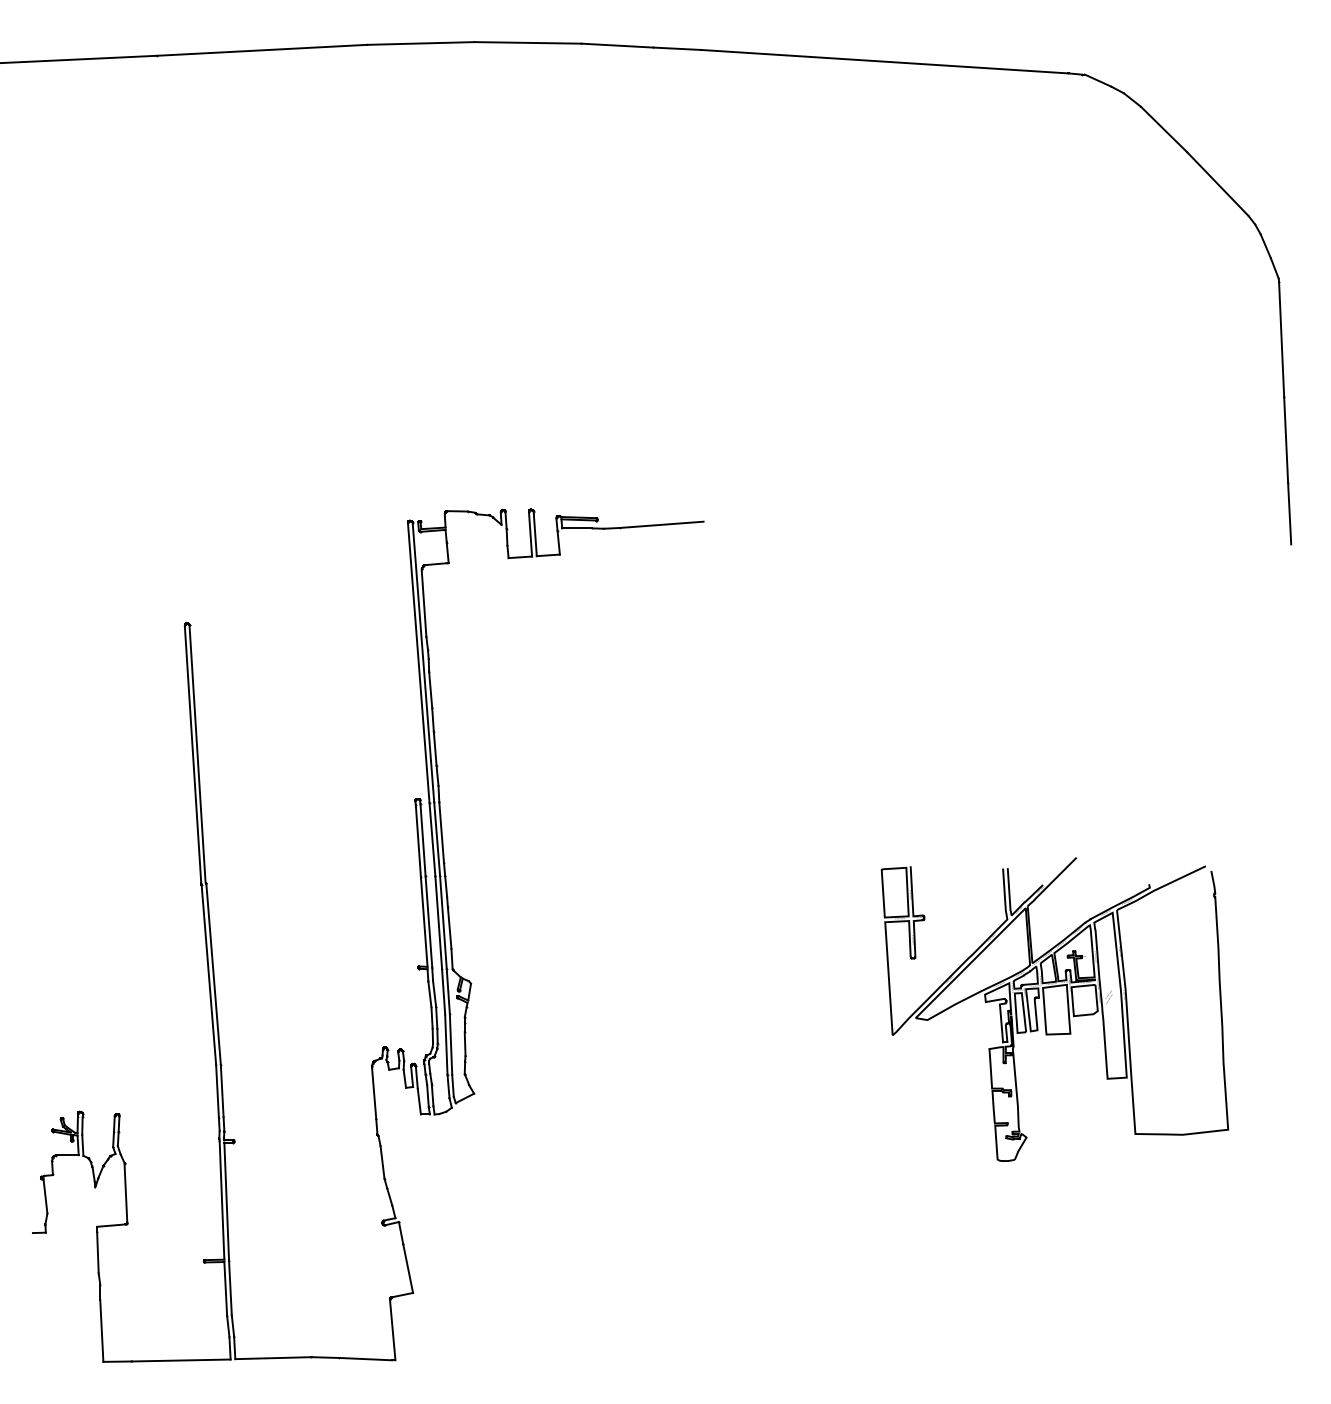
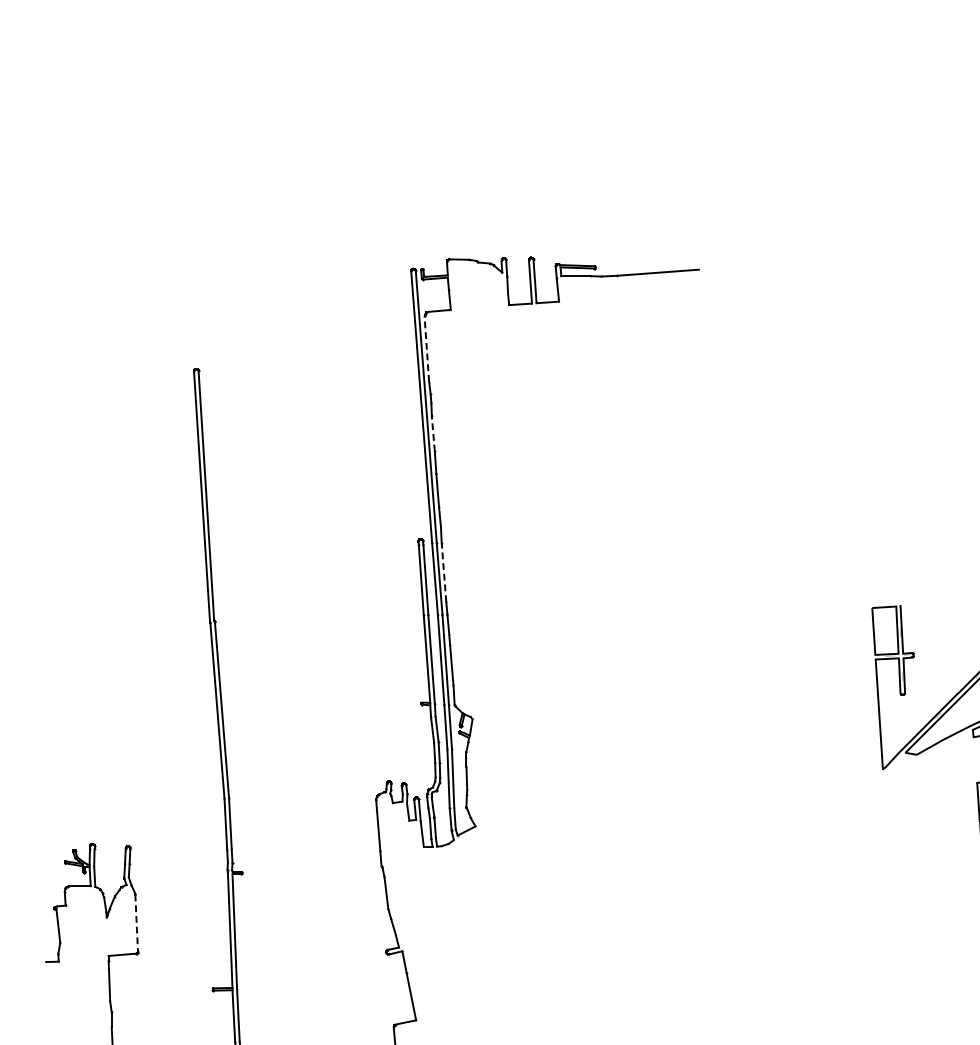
line: (424, 603) -> (427, 349), solid -> dashed
line: (430, 689) -> (433, 432), solid -> dashed
line: (441, 832) -> (443, 572), solid -> dashed
line: (125, 1193) -> (136, 923), solid -> dashed

